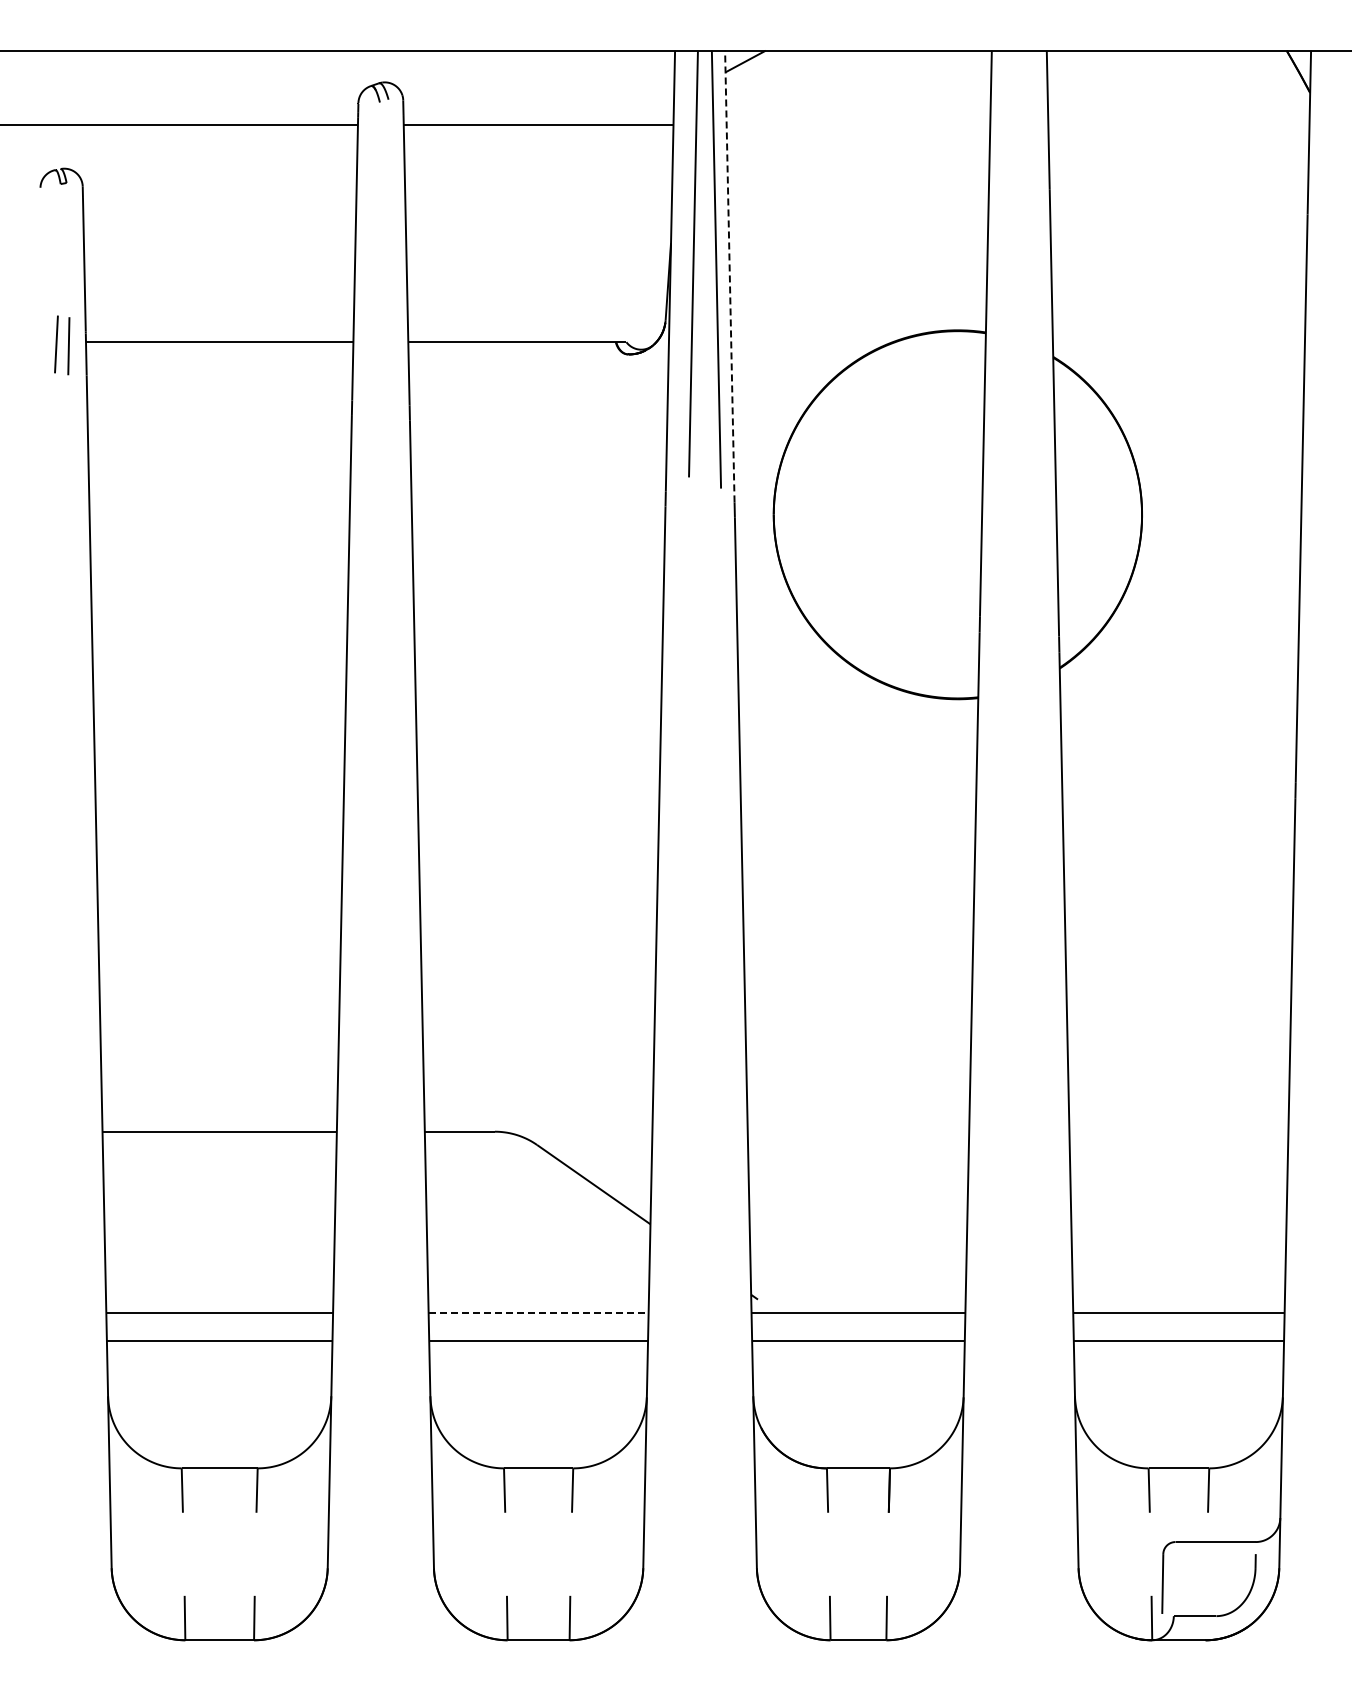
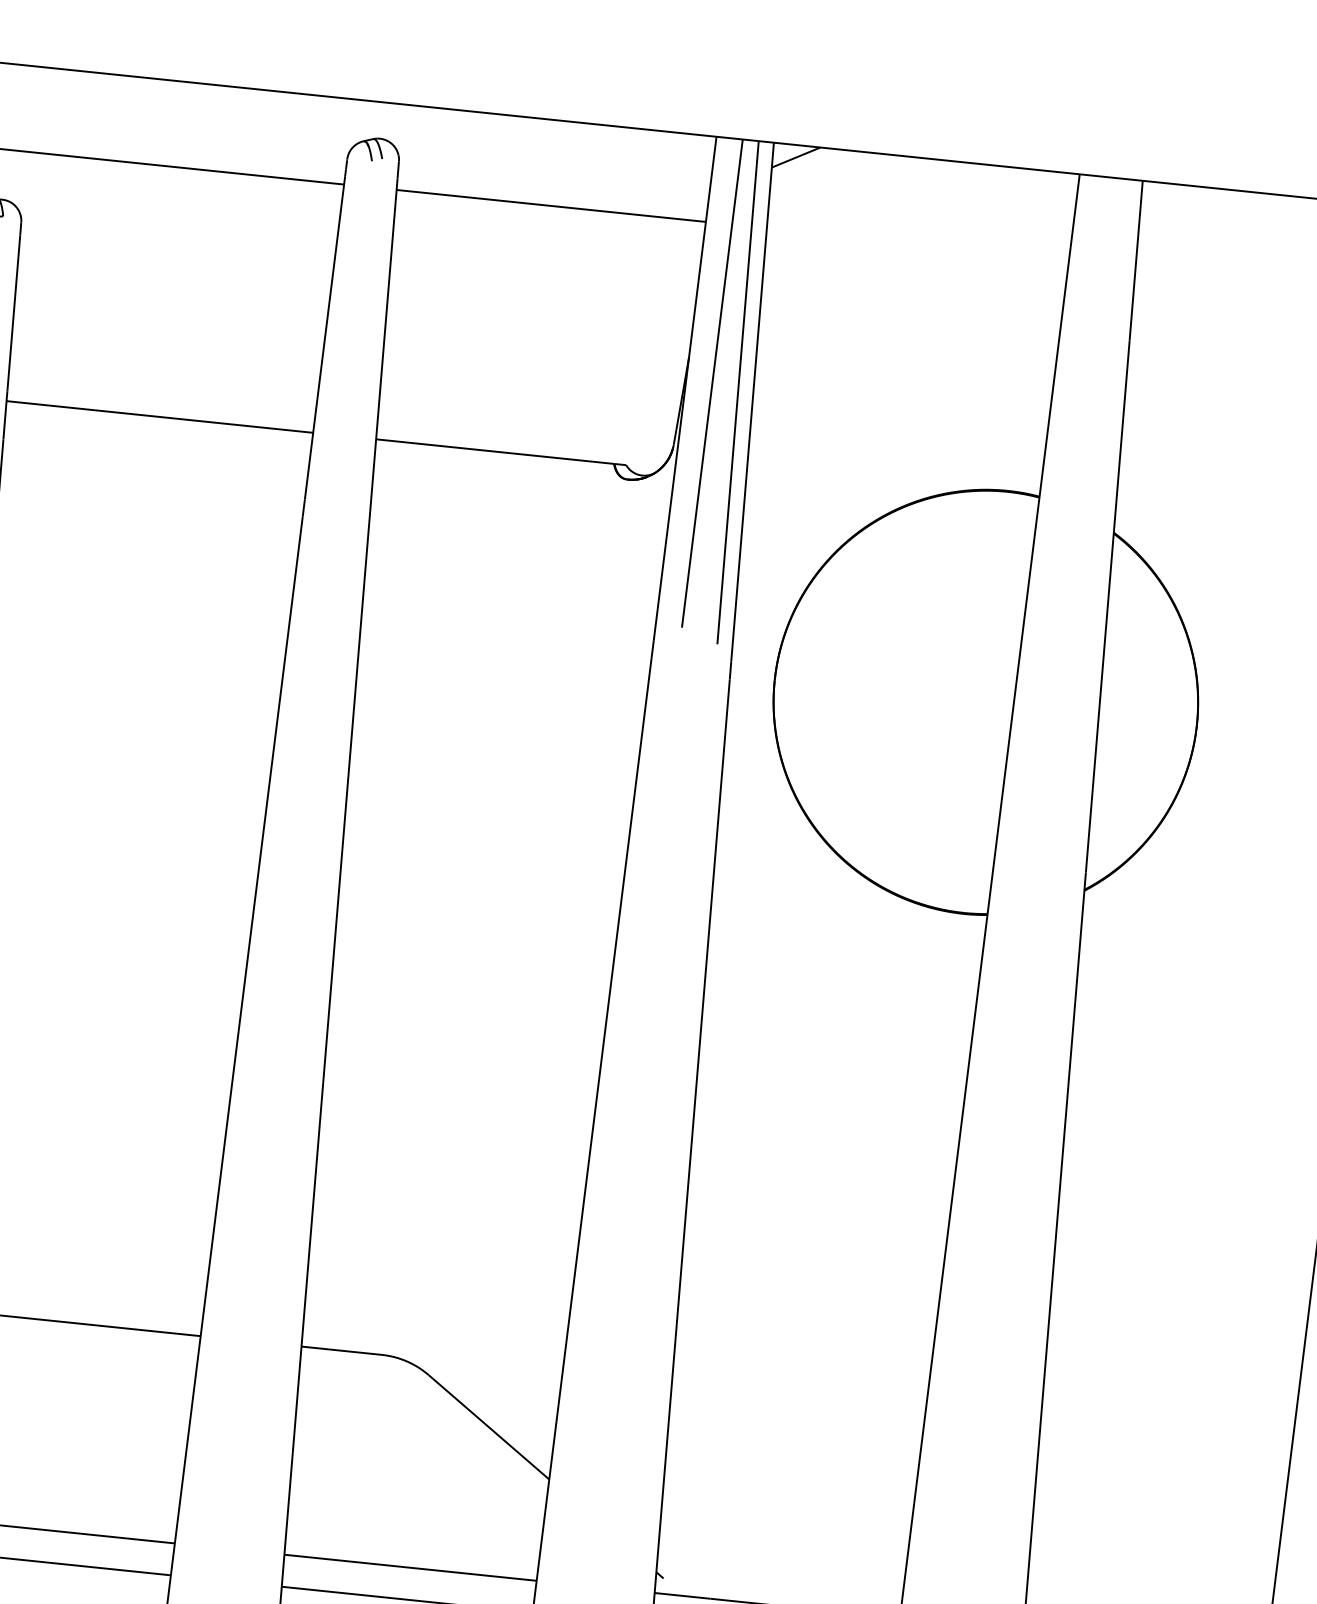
line: (729, 276) -> (752, 402), dashed -> solid
line: (538, 1312) -> (410, 1567), dashed -> solid

